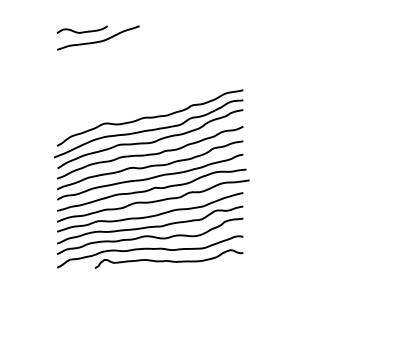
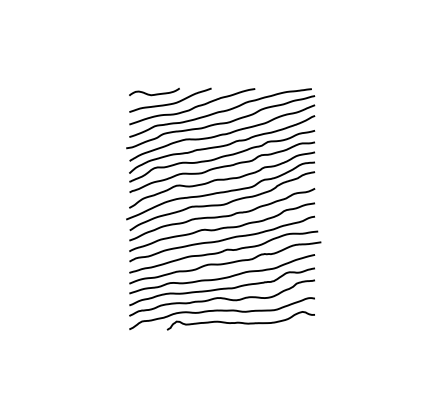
part: (148, 78) -> (220, 140), added

